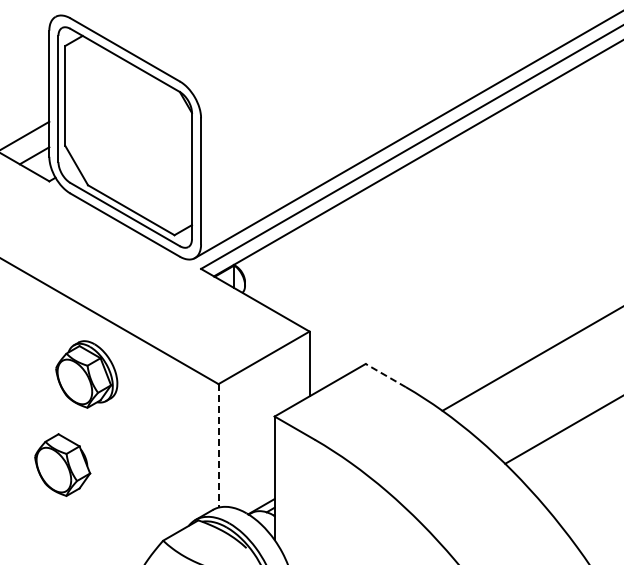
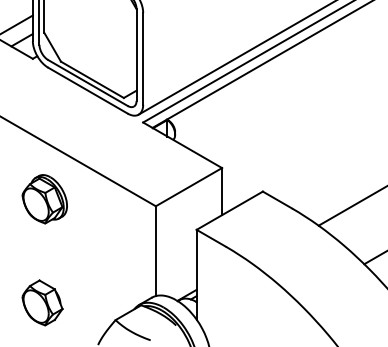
part: (86, 374) -> (44, 199), moved
line: (385, 375) -> (277, 199), dashed -> solid
line: (218, 445) -> (155, 250), dashed -> solid
part: (62, 464) -> (42, 302), moved

